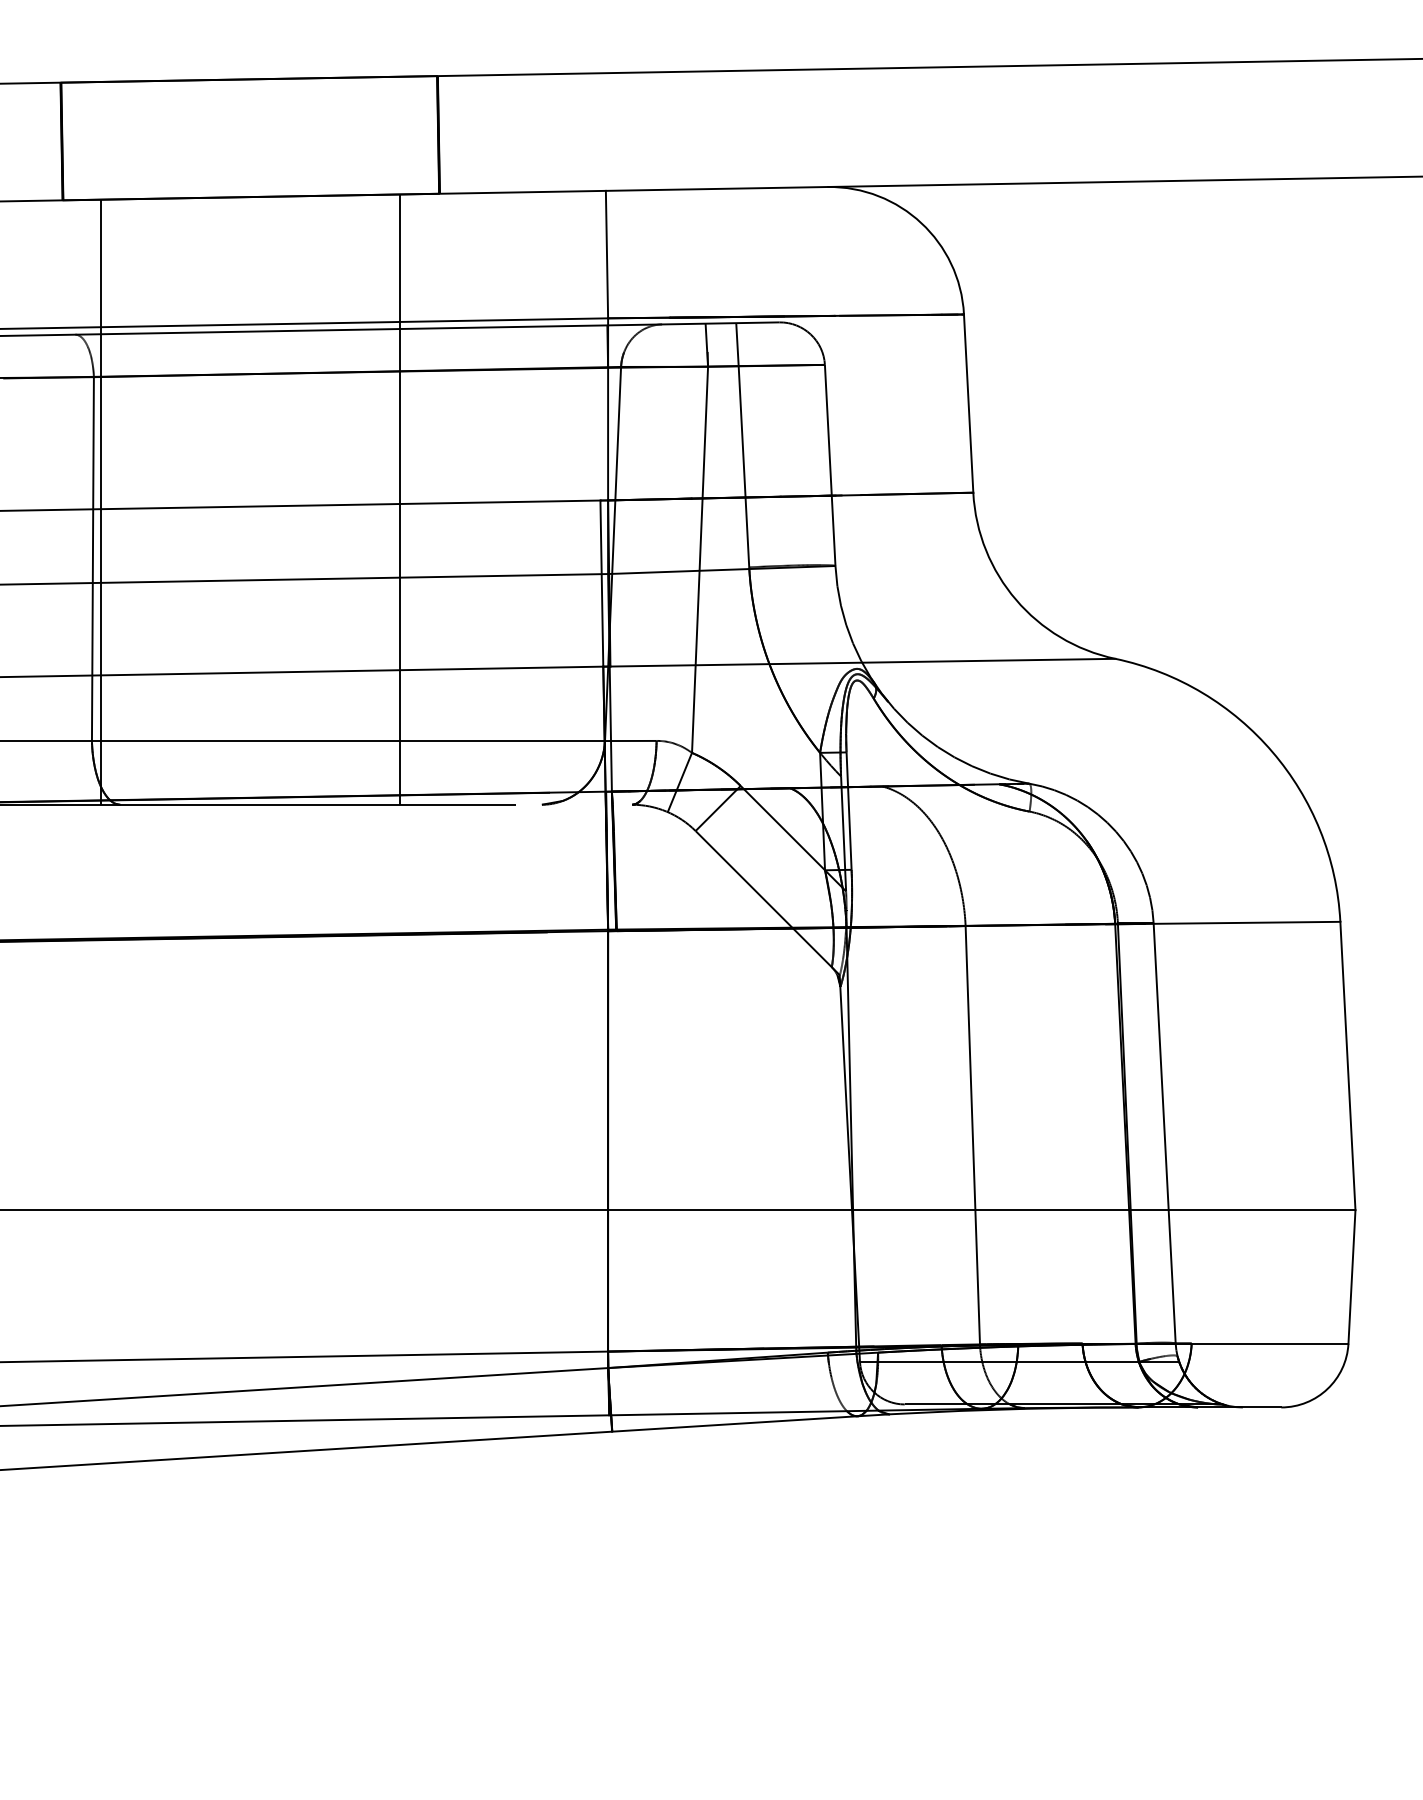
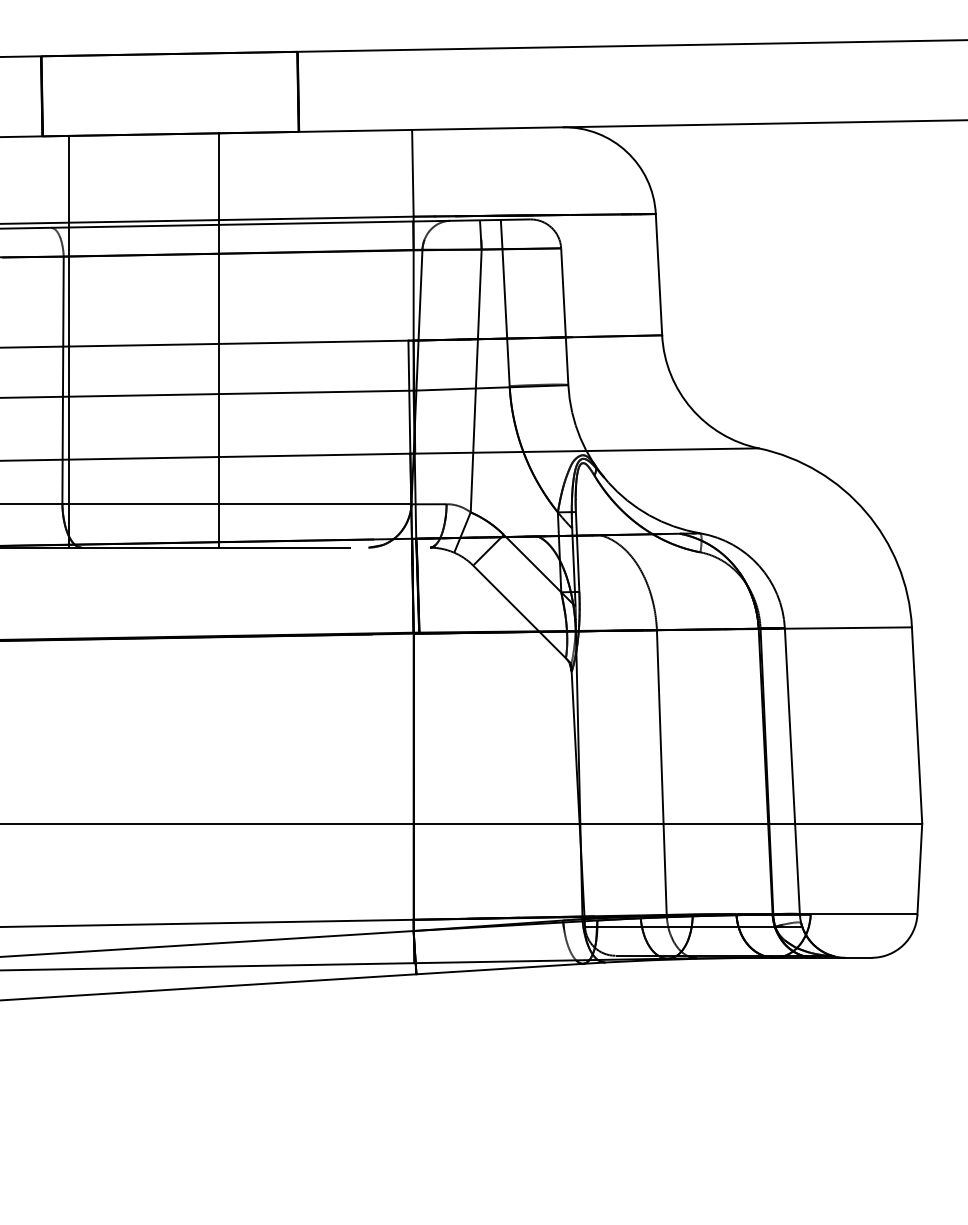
line: (400, 498) -> (219, 339), moved

